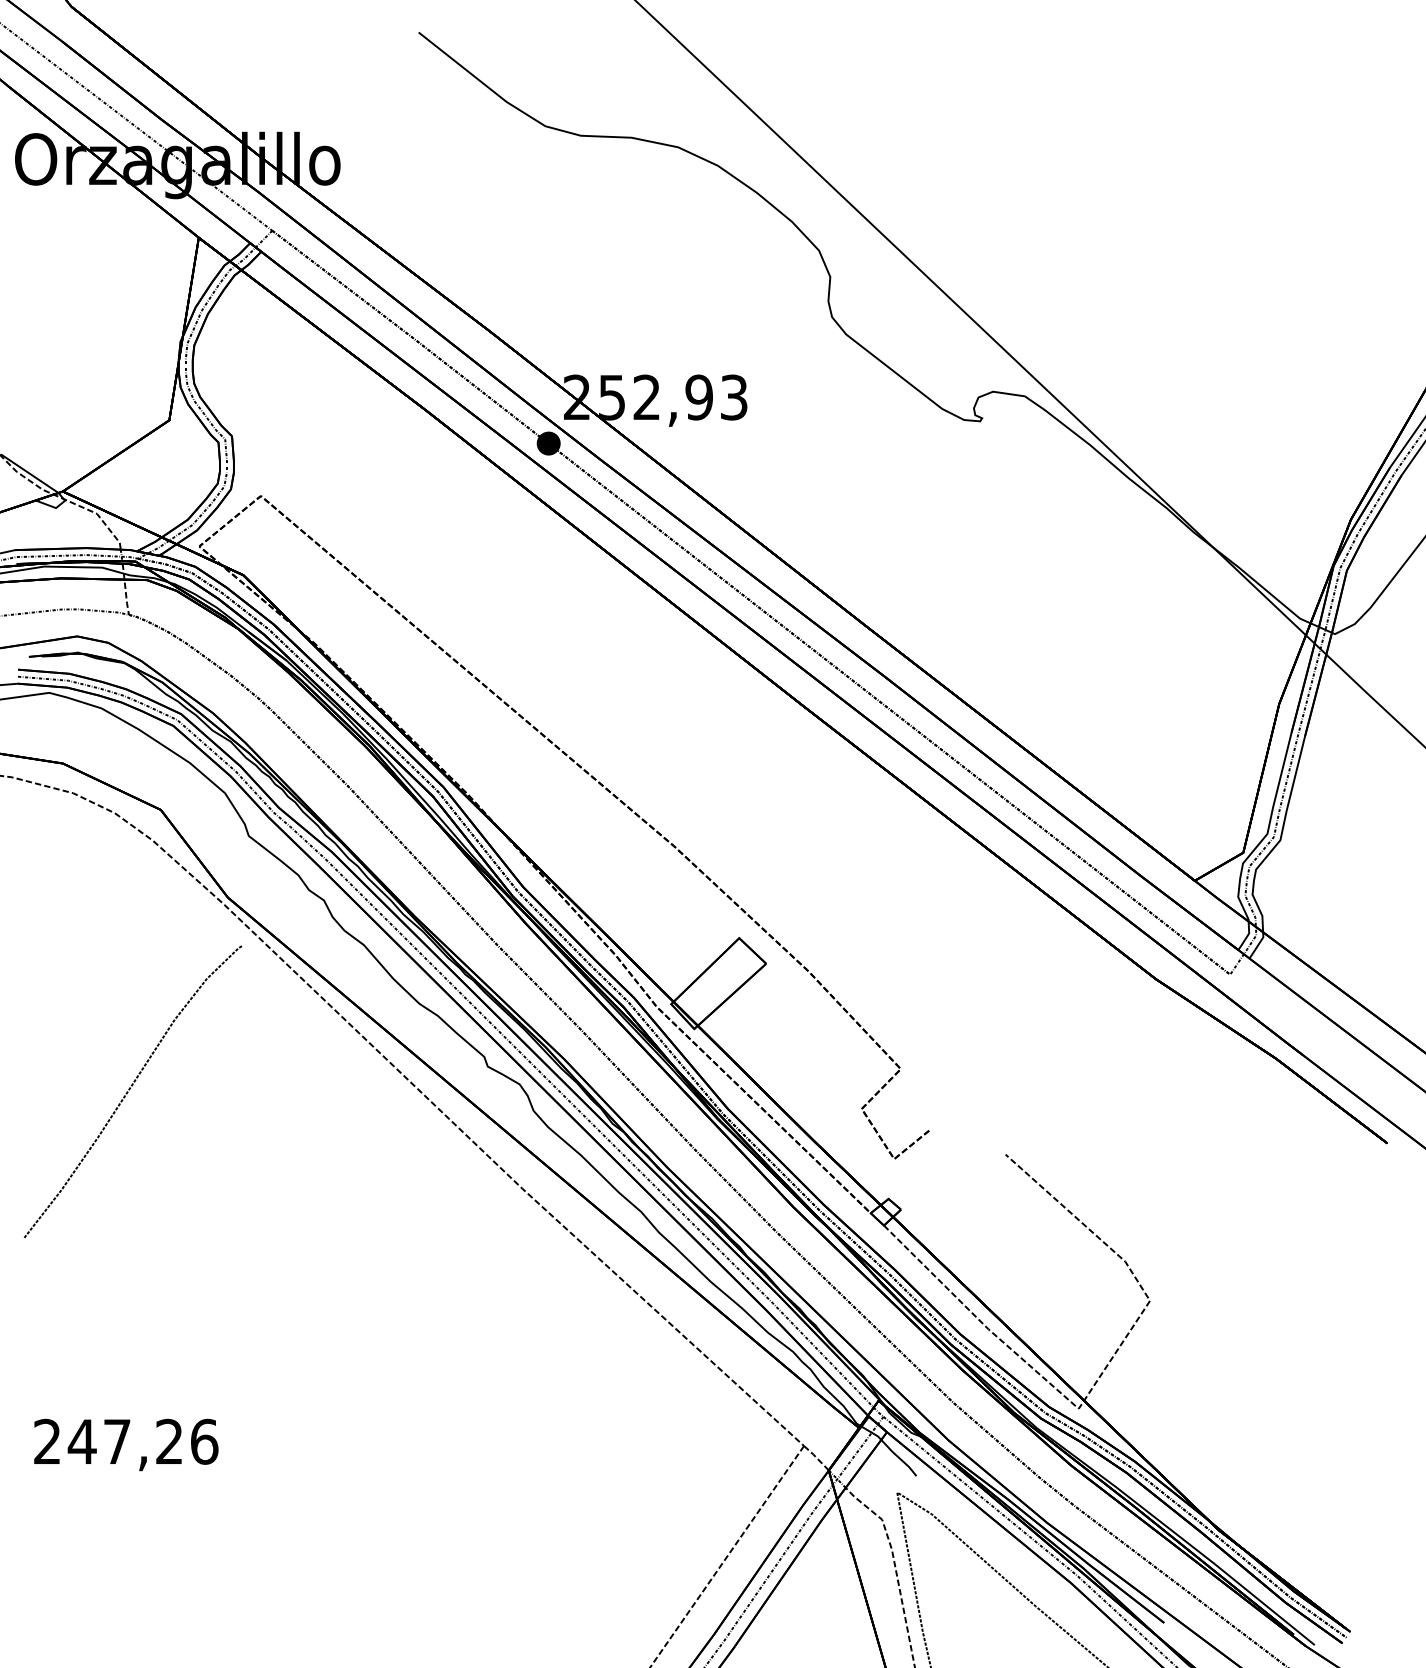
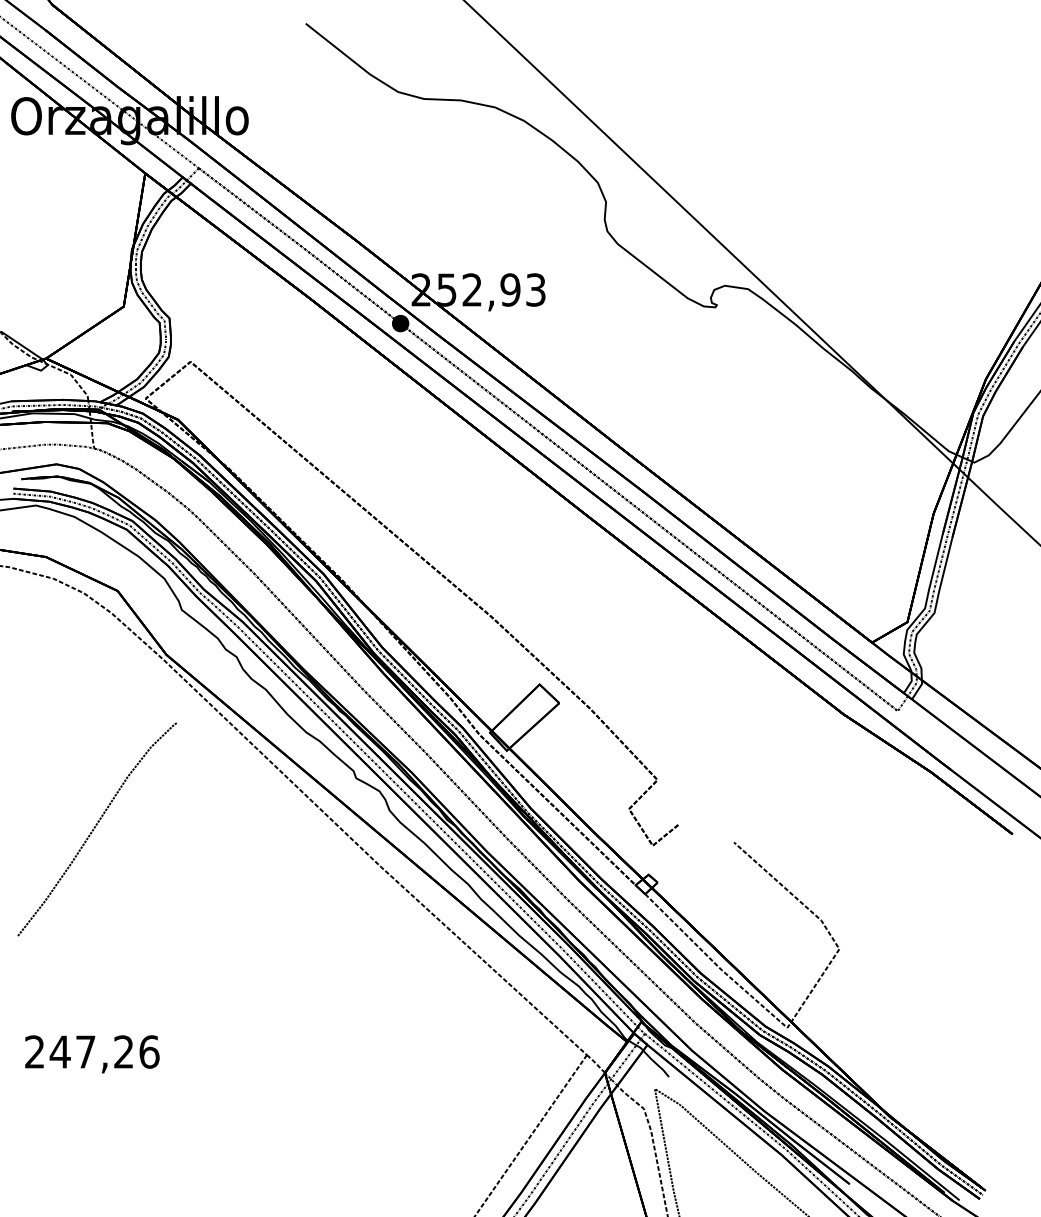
curve: (131, 1088) -> (96, 827), moved

